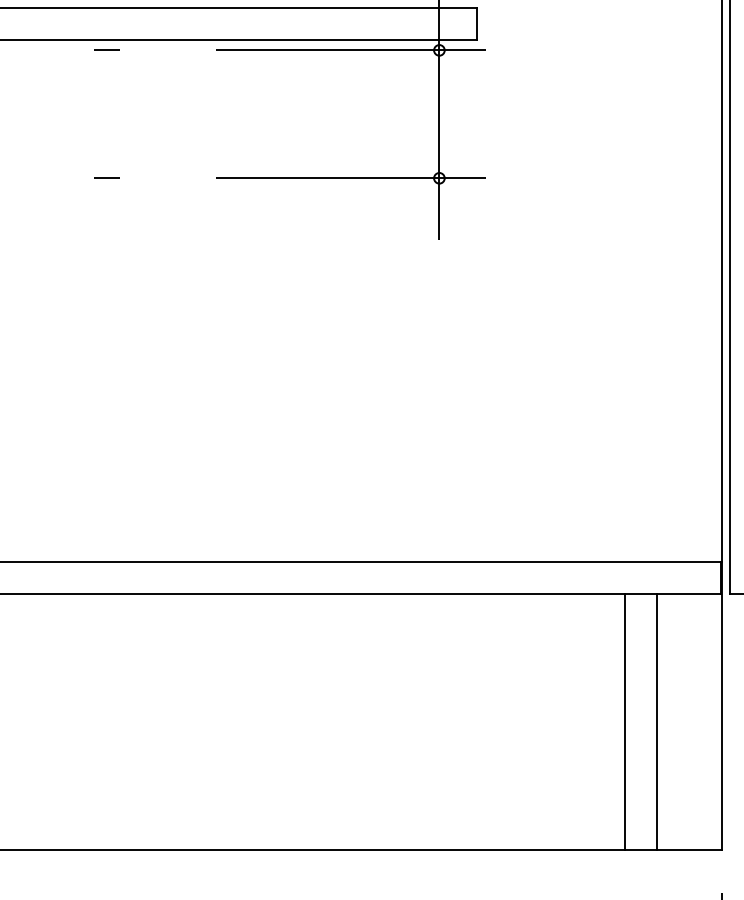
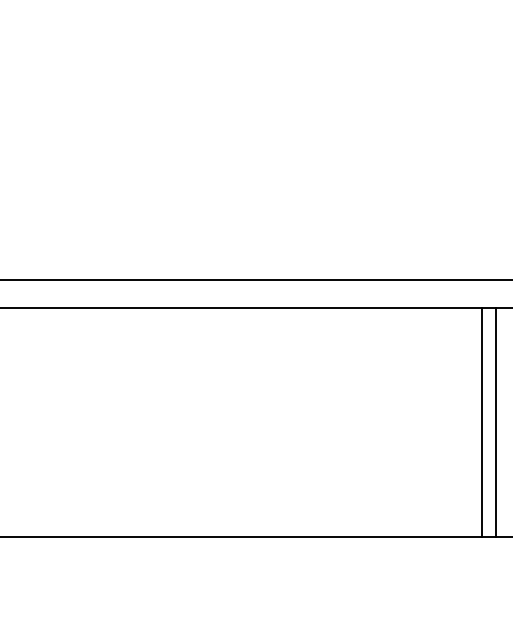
line: (624, 721) -> (495, 422), moved
line: (656, 721) -> (481, 422), moved

